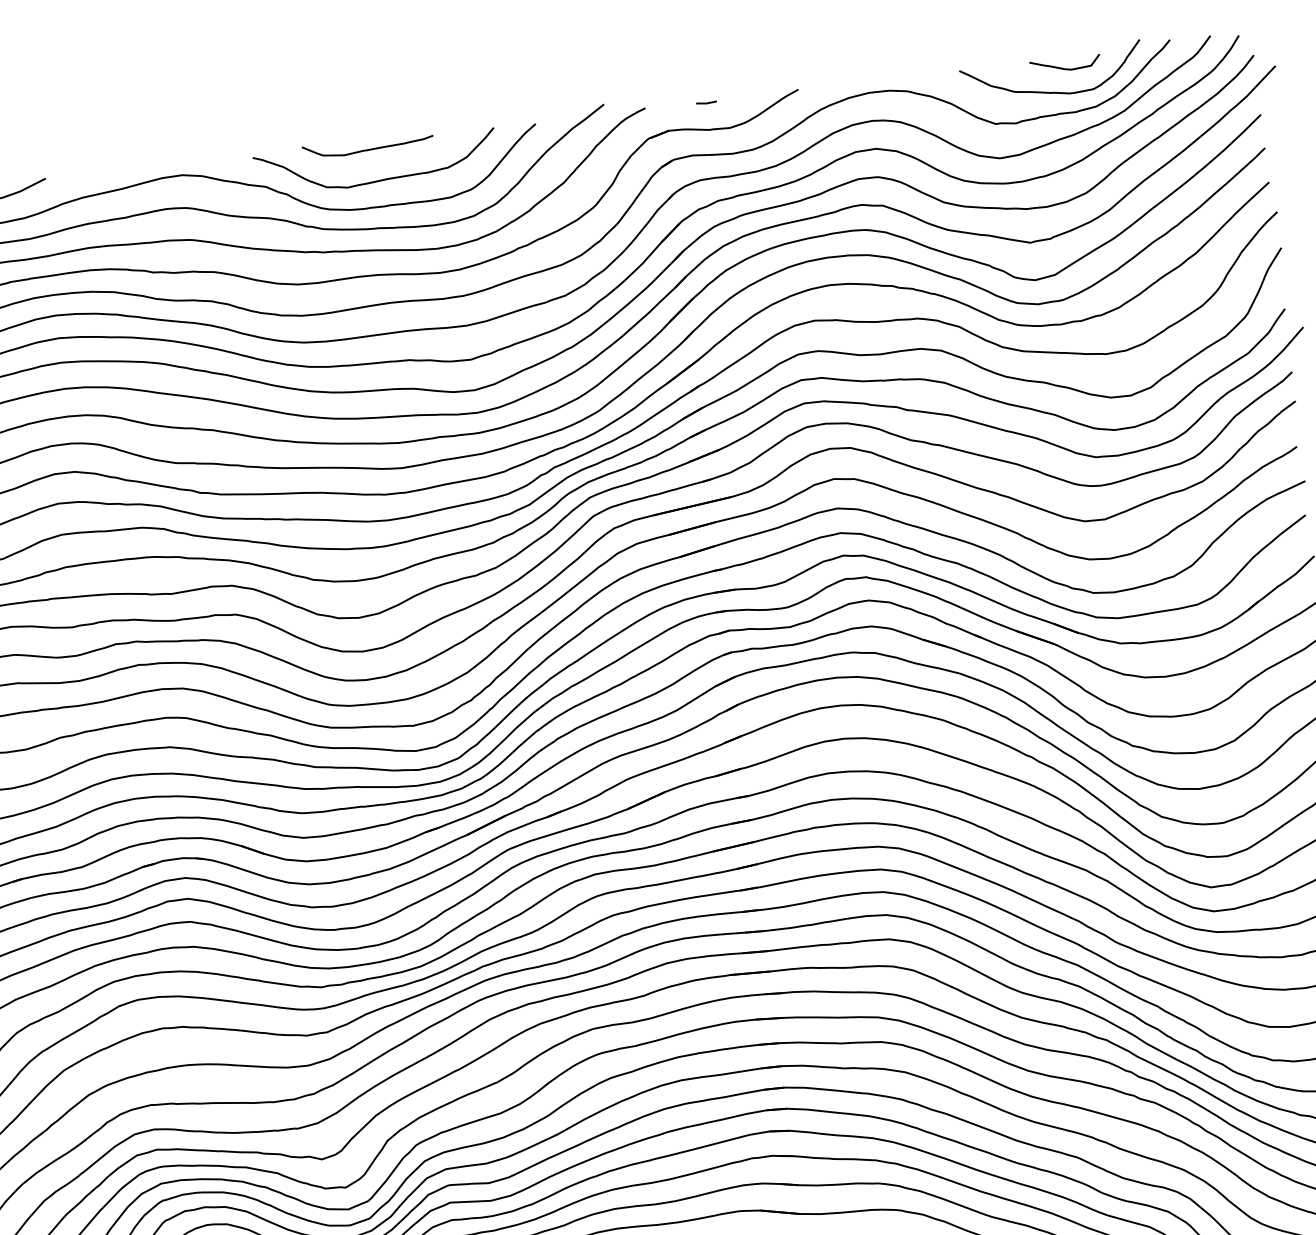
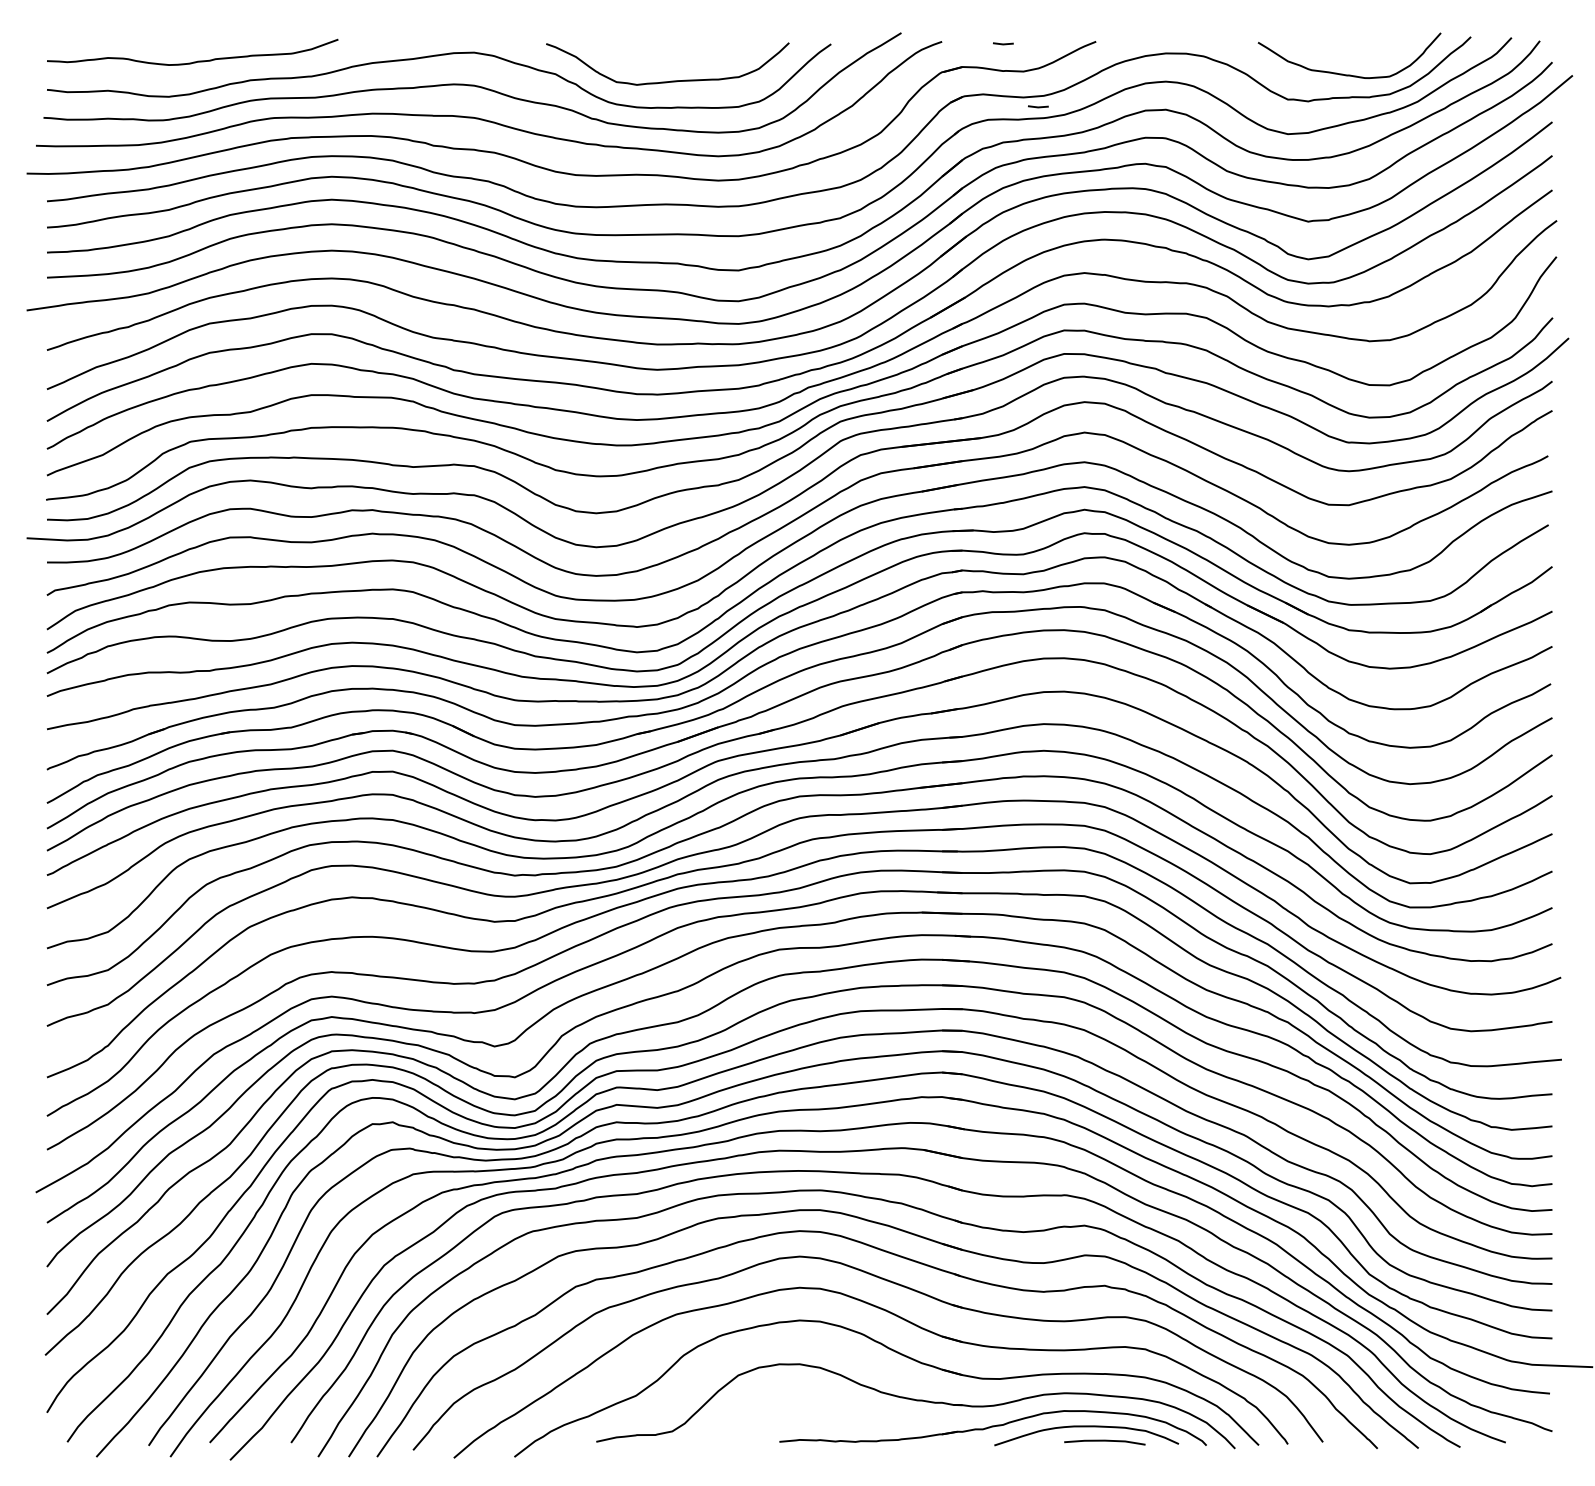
curve: (1065, 68) -> (1363, 52), removed
curve: (368, 149) -> (662, 49), removed
line: (748, 160) -> (1038, 106), added

